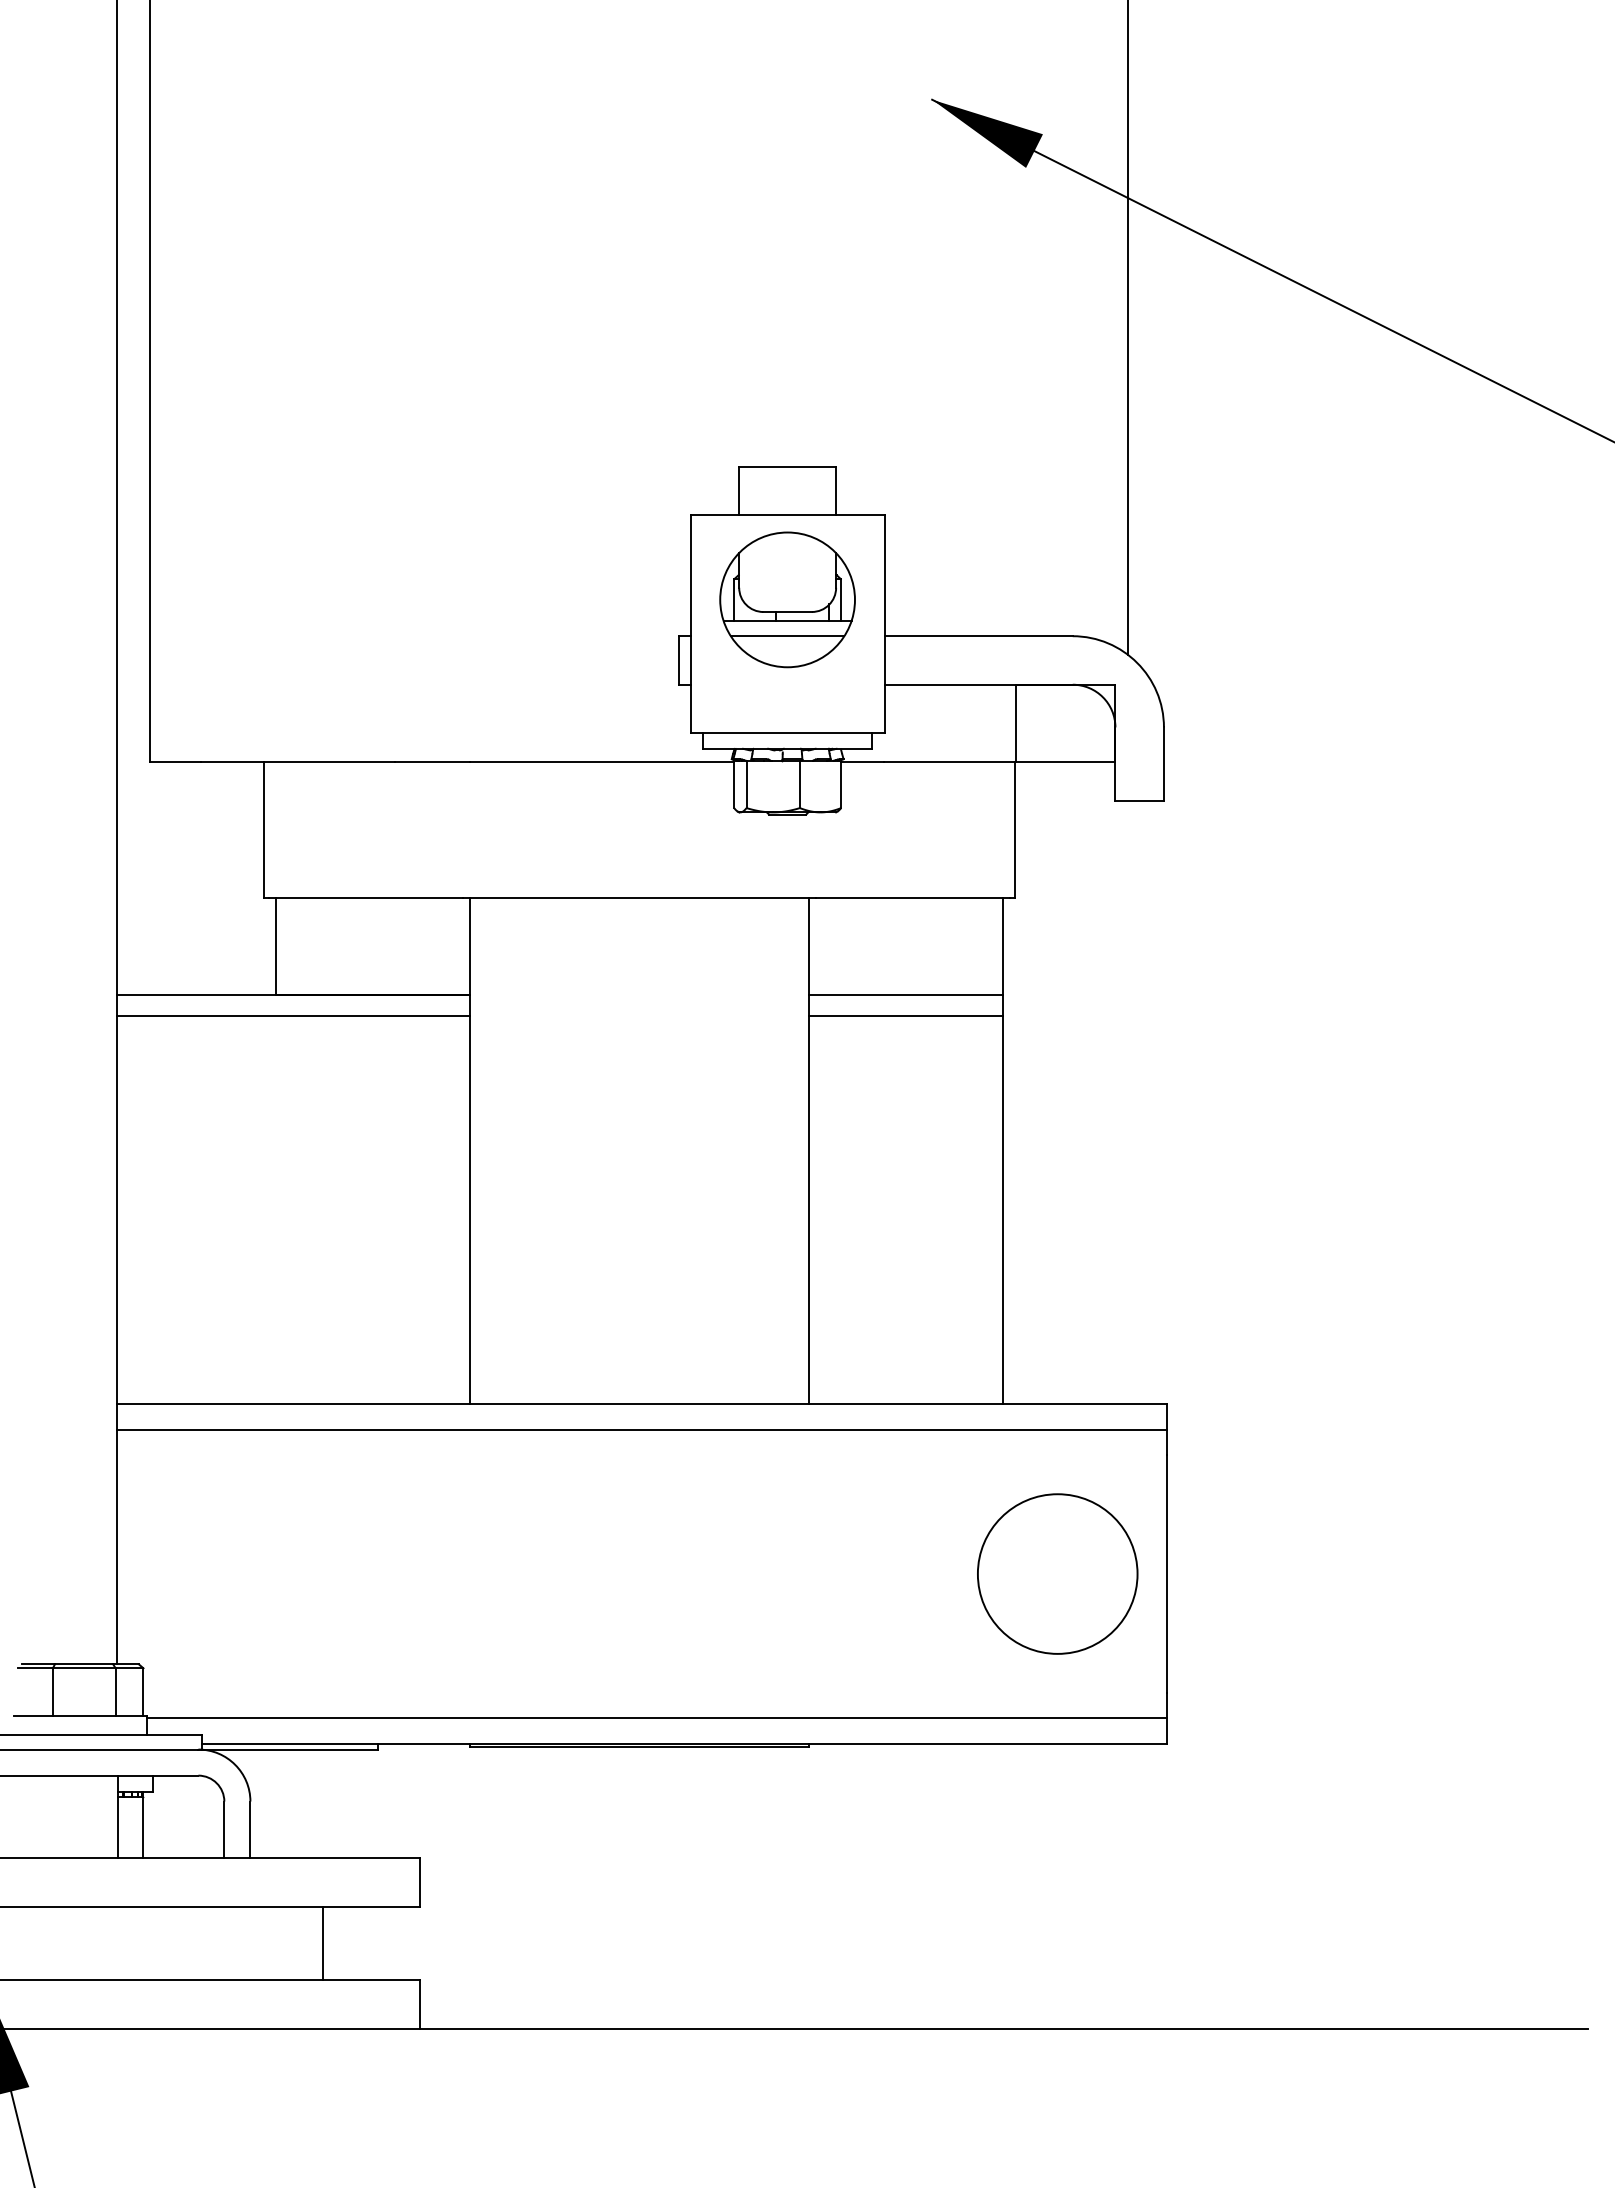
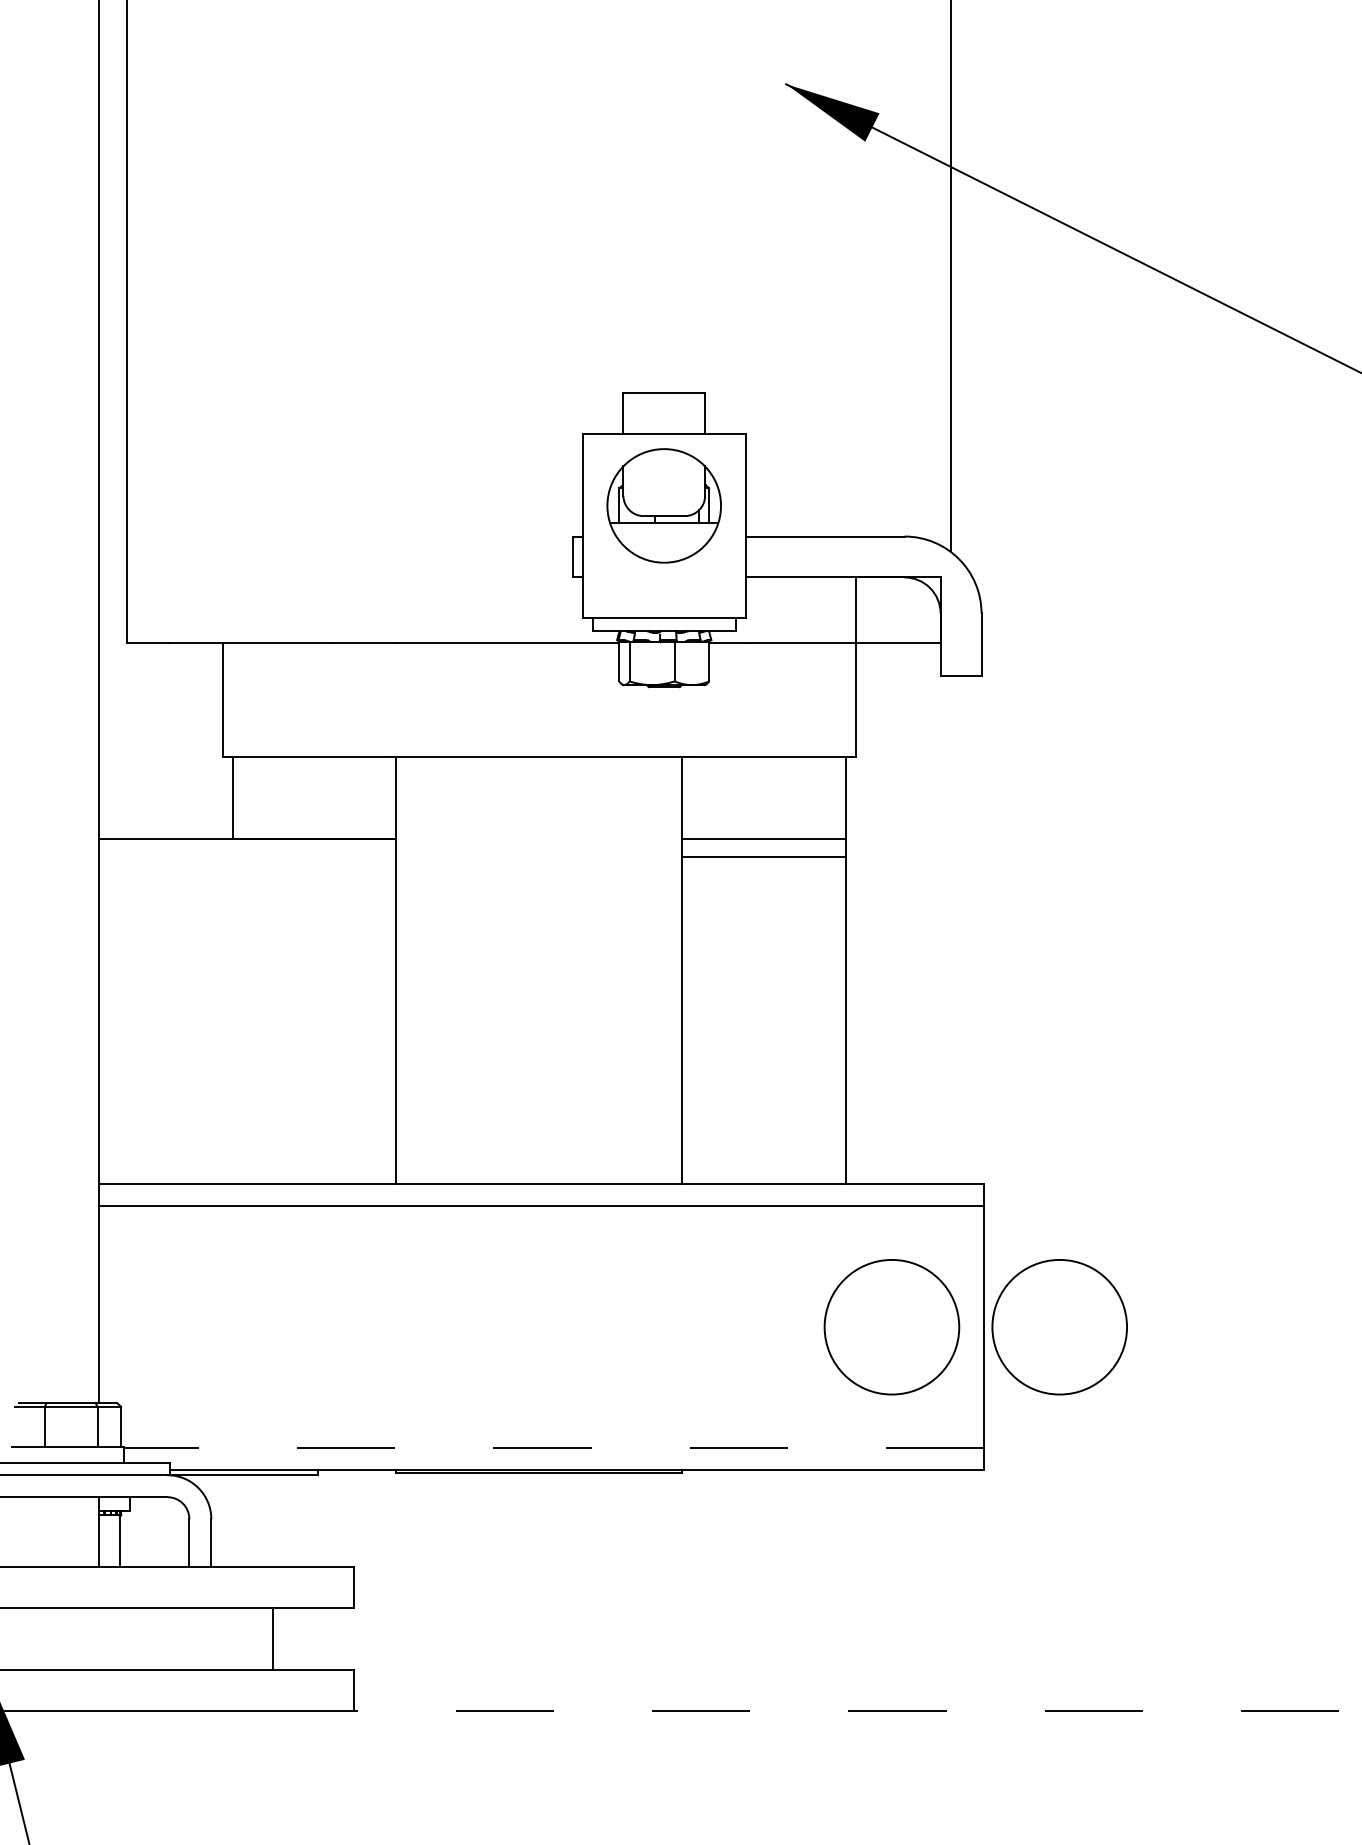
line: (787, 636) -> (664, 536), removed
line: (293, 1016) -> (247, 857), removed
circle: (1256, 1573) -> (1059, 1326), added
line: (656, 1717) -> (553, 1448), solid -> dashed
line: (1004, 2028) -> (847, 1710), solid -> dashed

